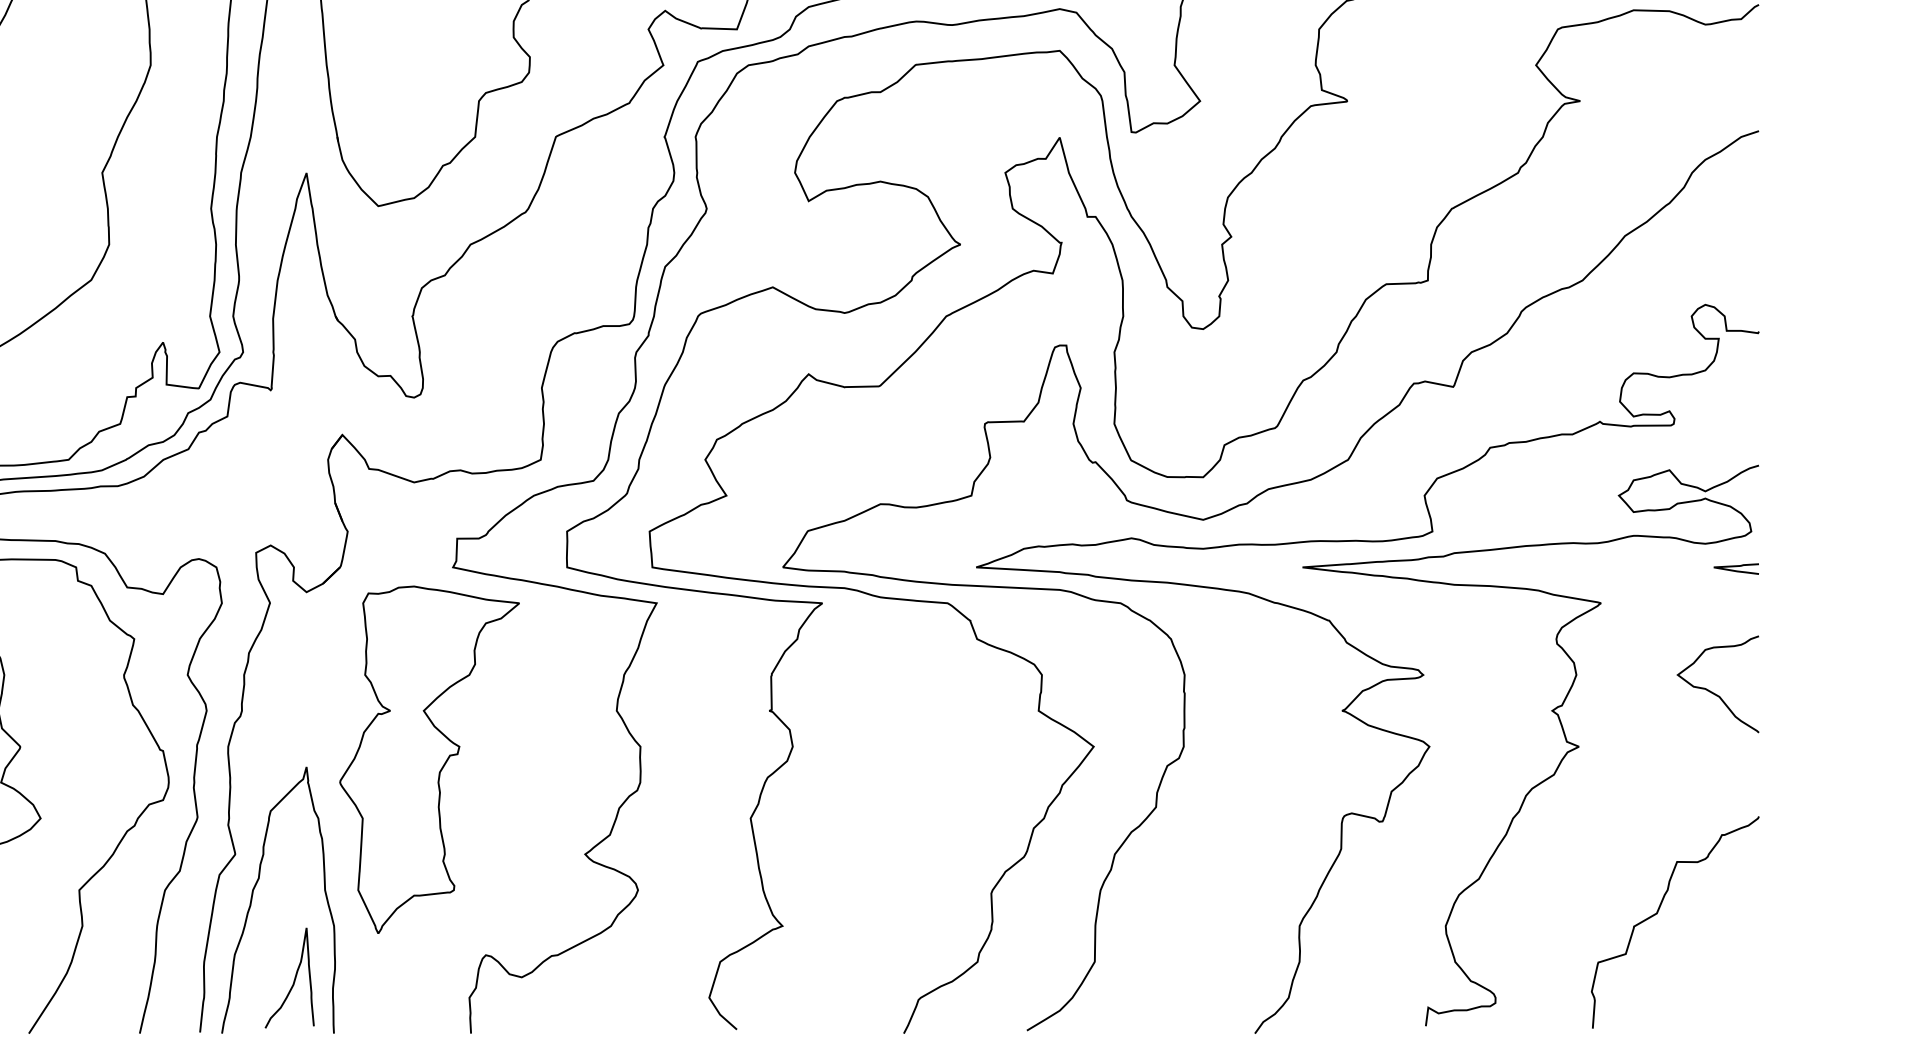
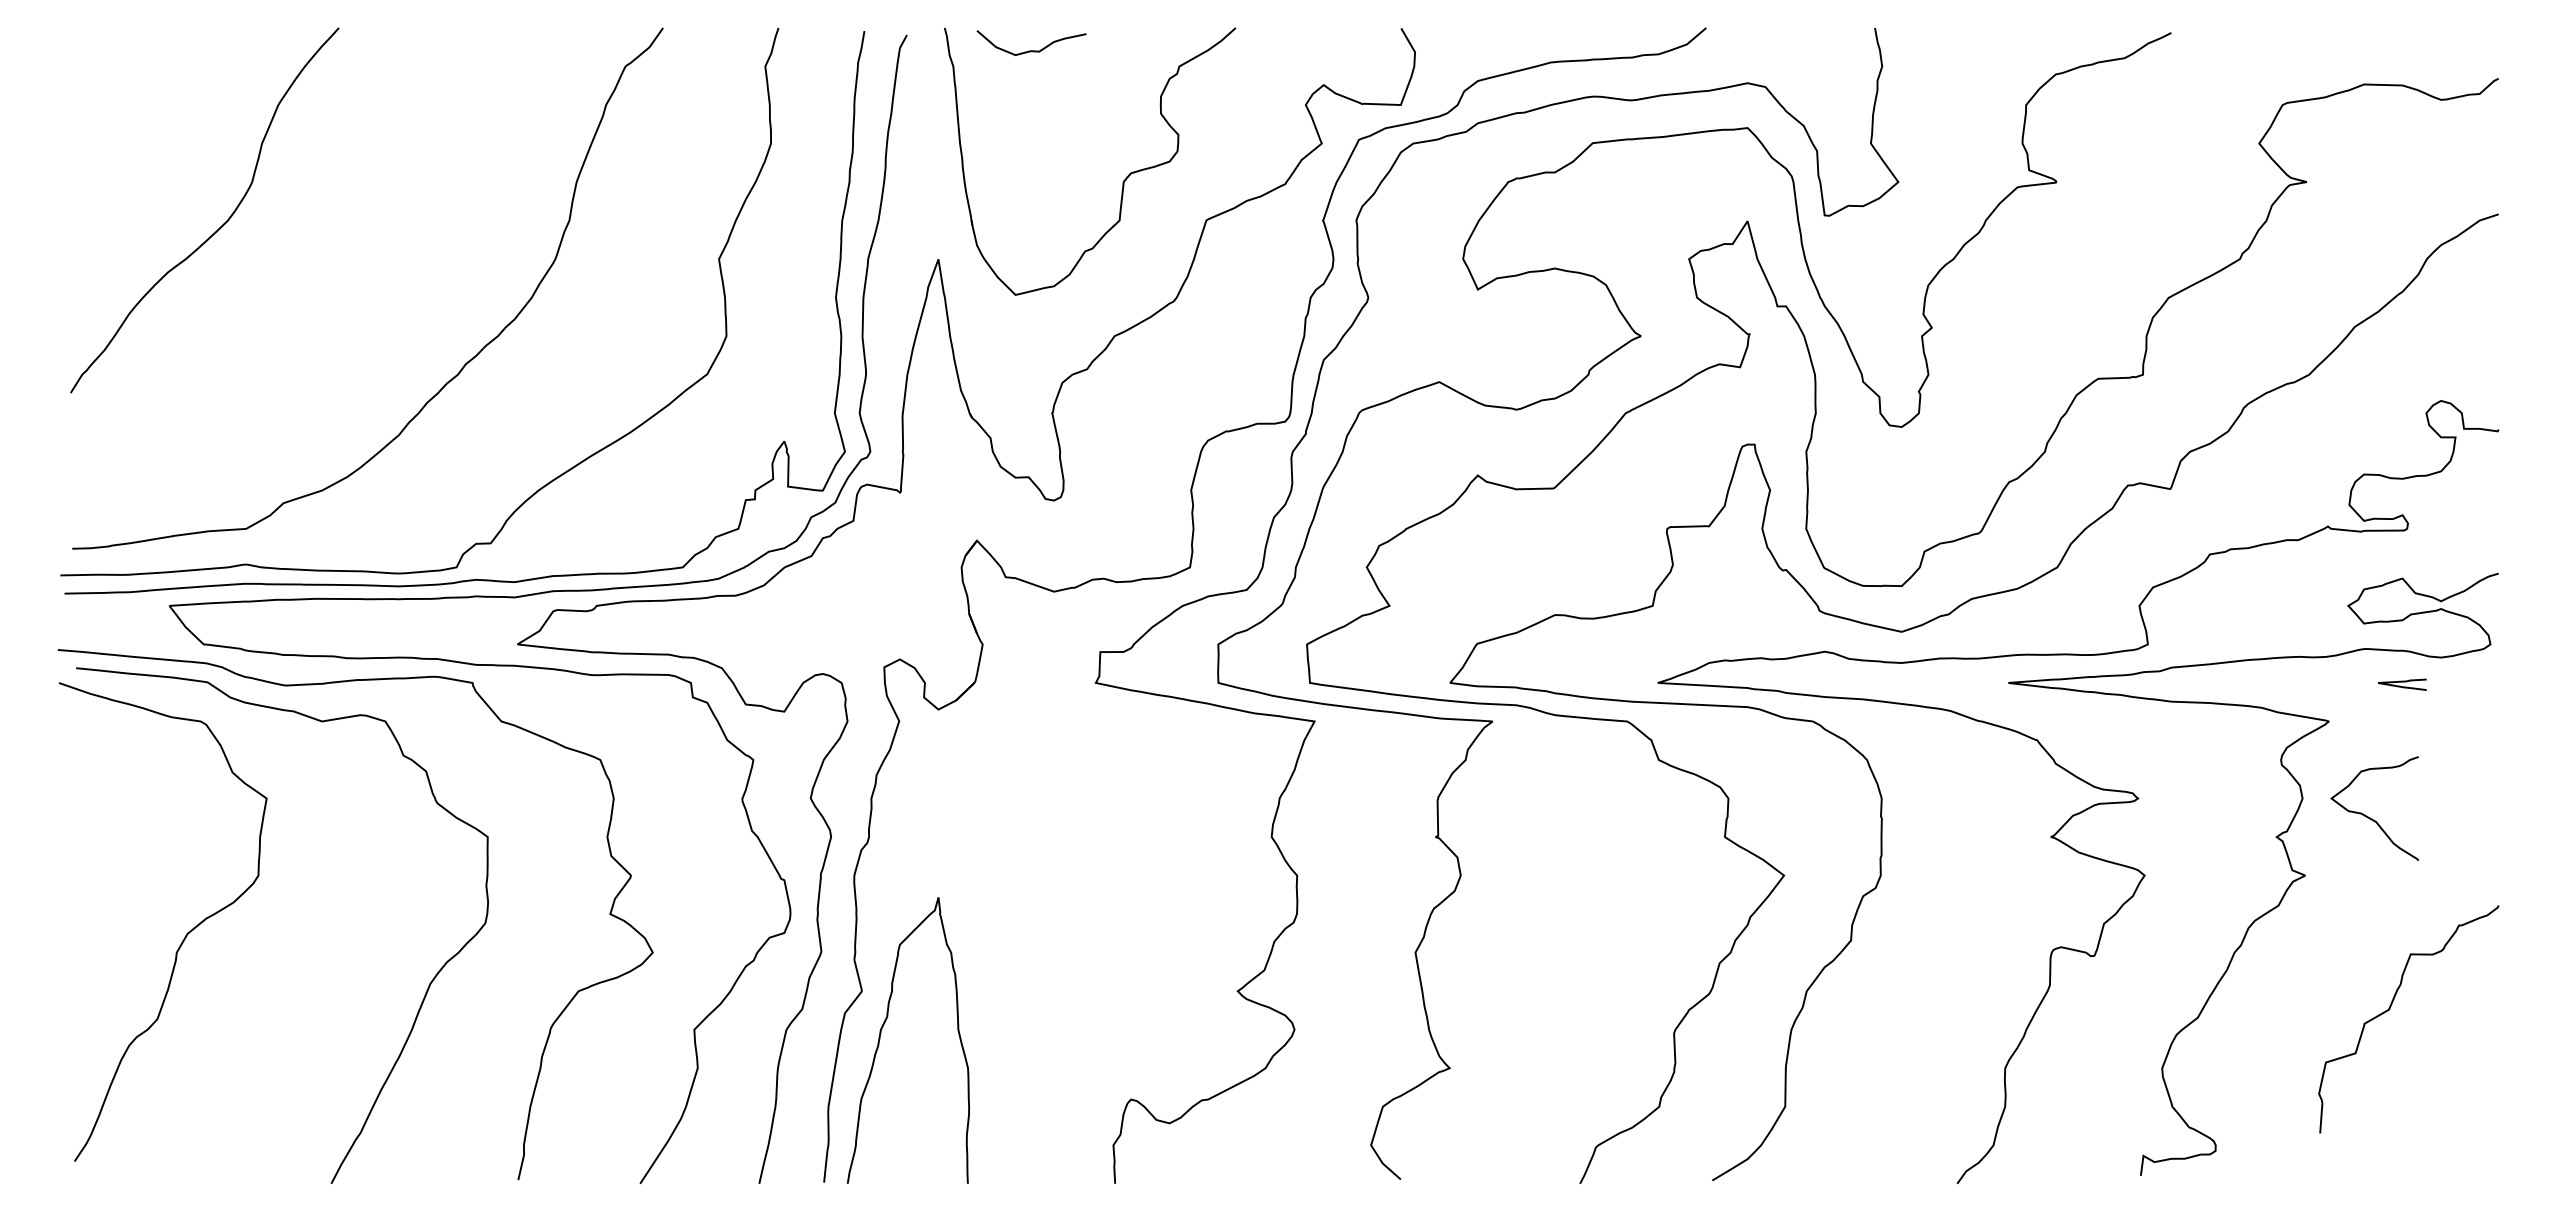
curve: (1736, 566) -> (2402, 682), moved
curve: (1714, 692) -> (2370, 817), moved
part: (429, 759) -> (1070, 889), removed
curve: (1658, 913) -> (2390, 1009), moved
curve: (293, 980) -> (924, 1126), removed

